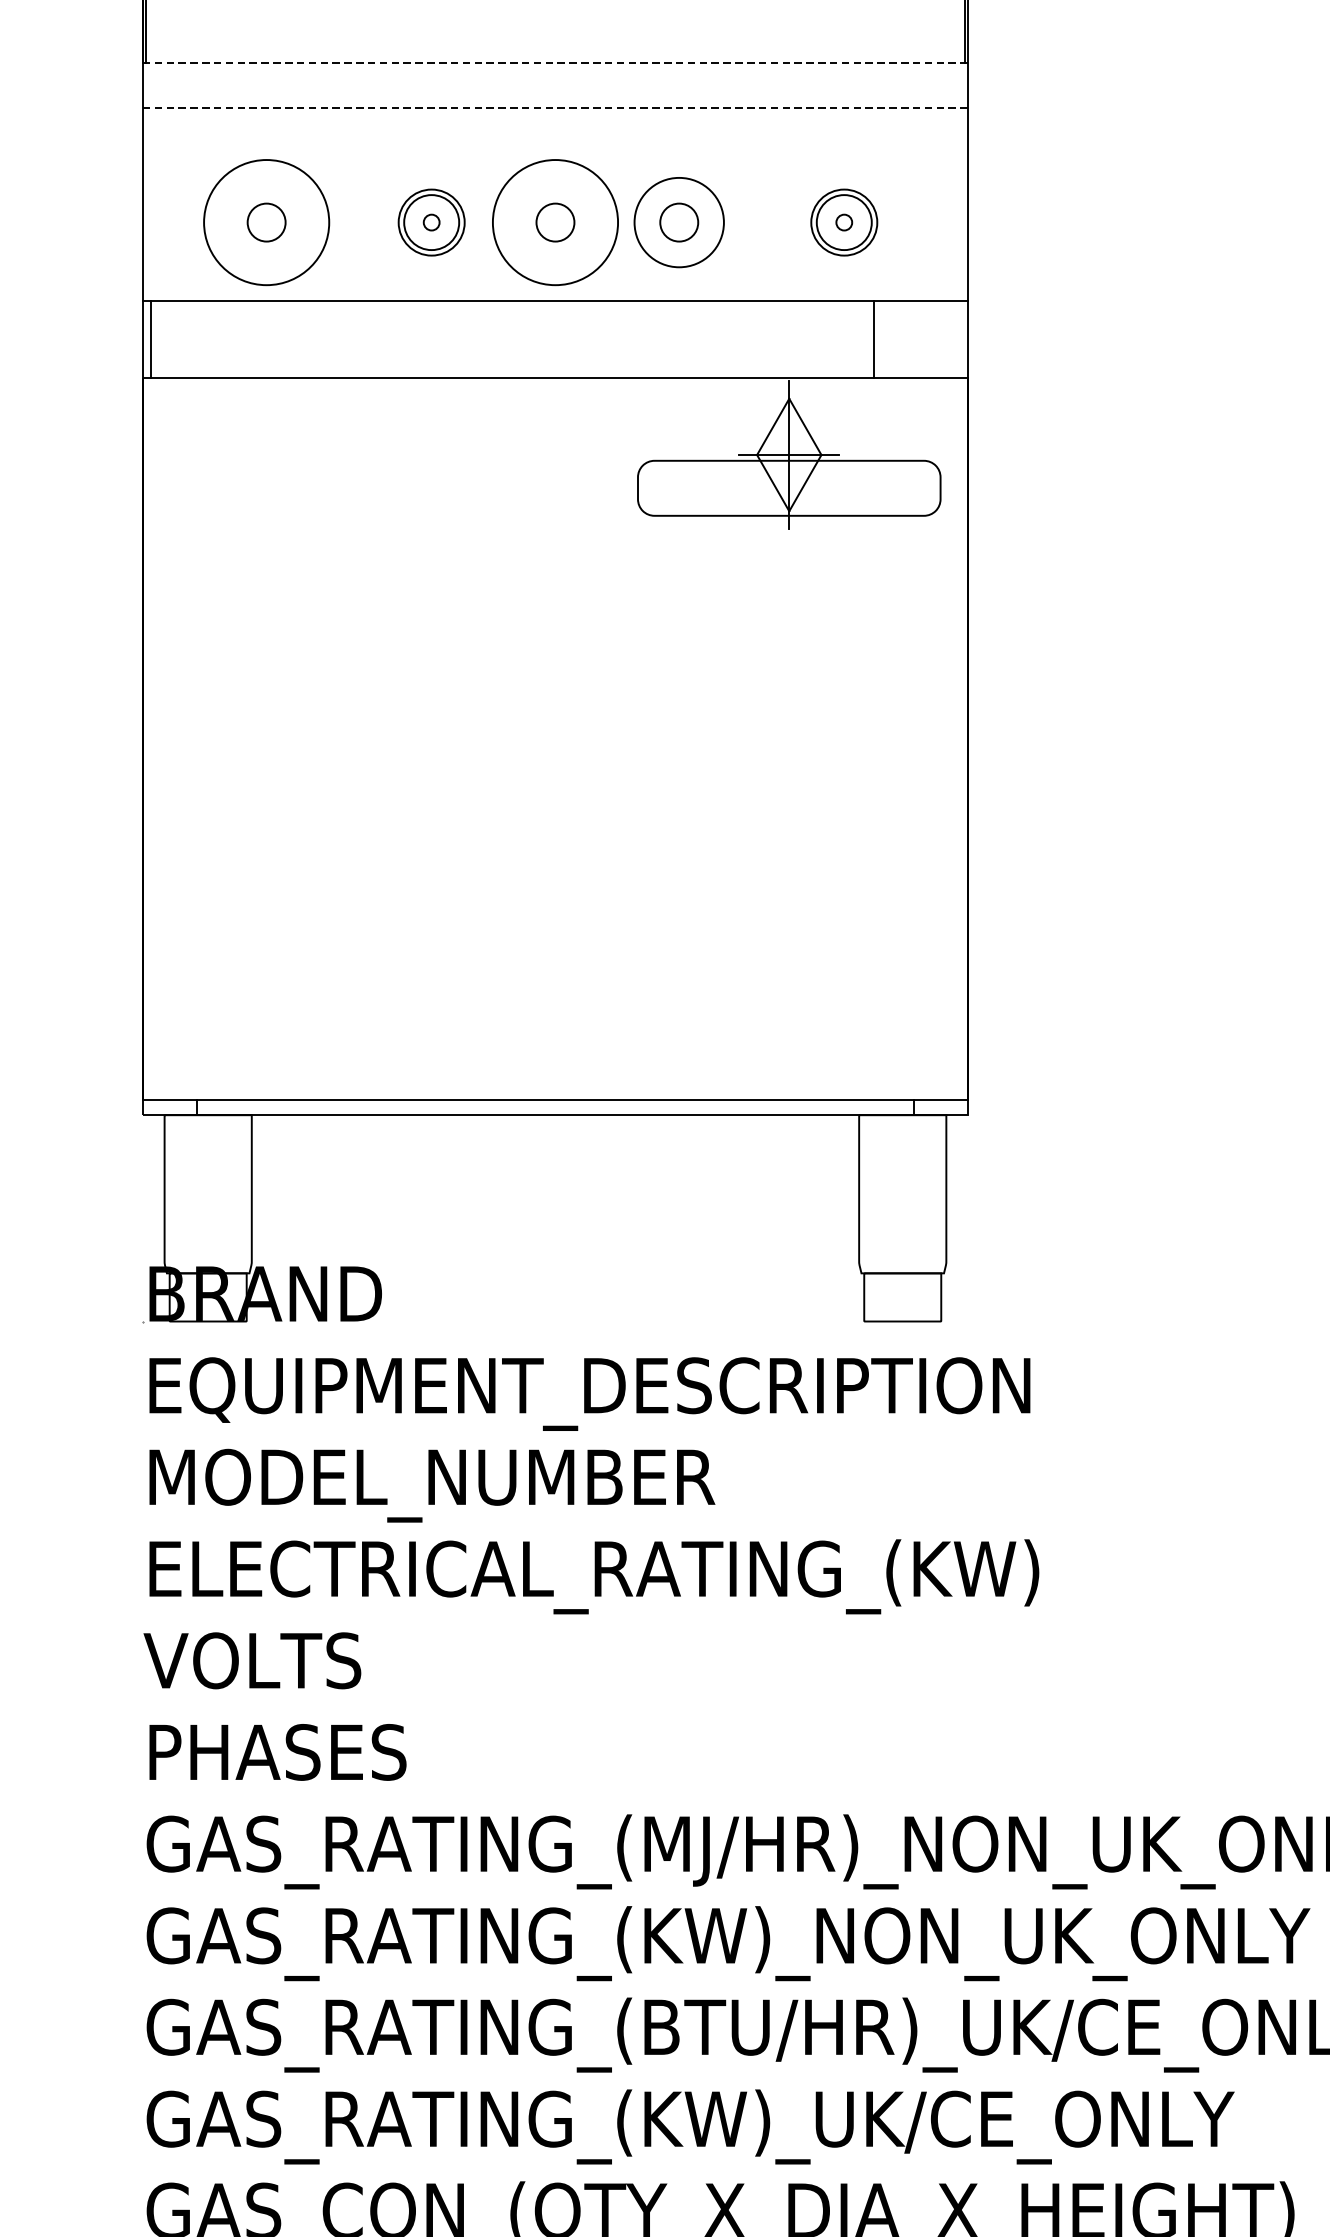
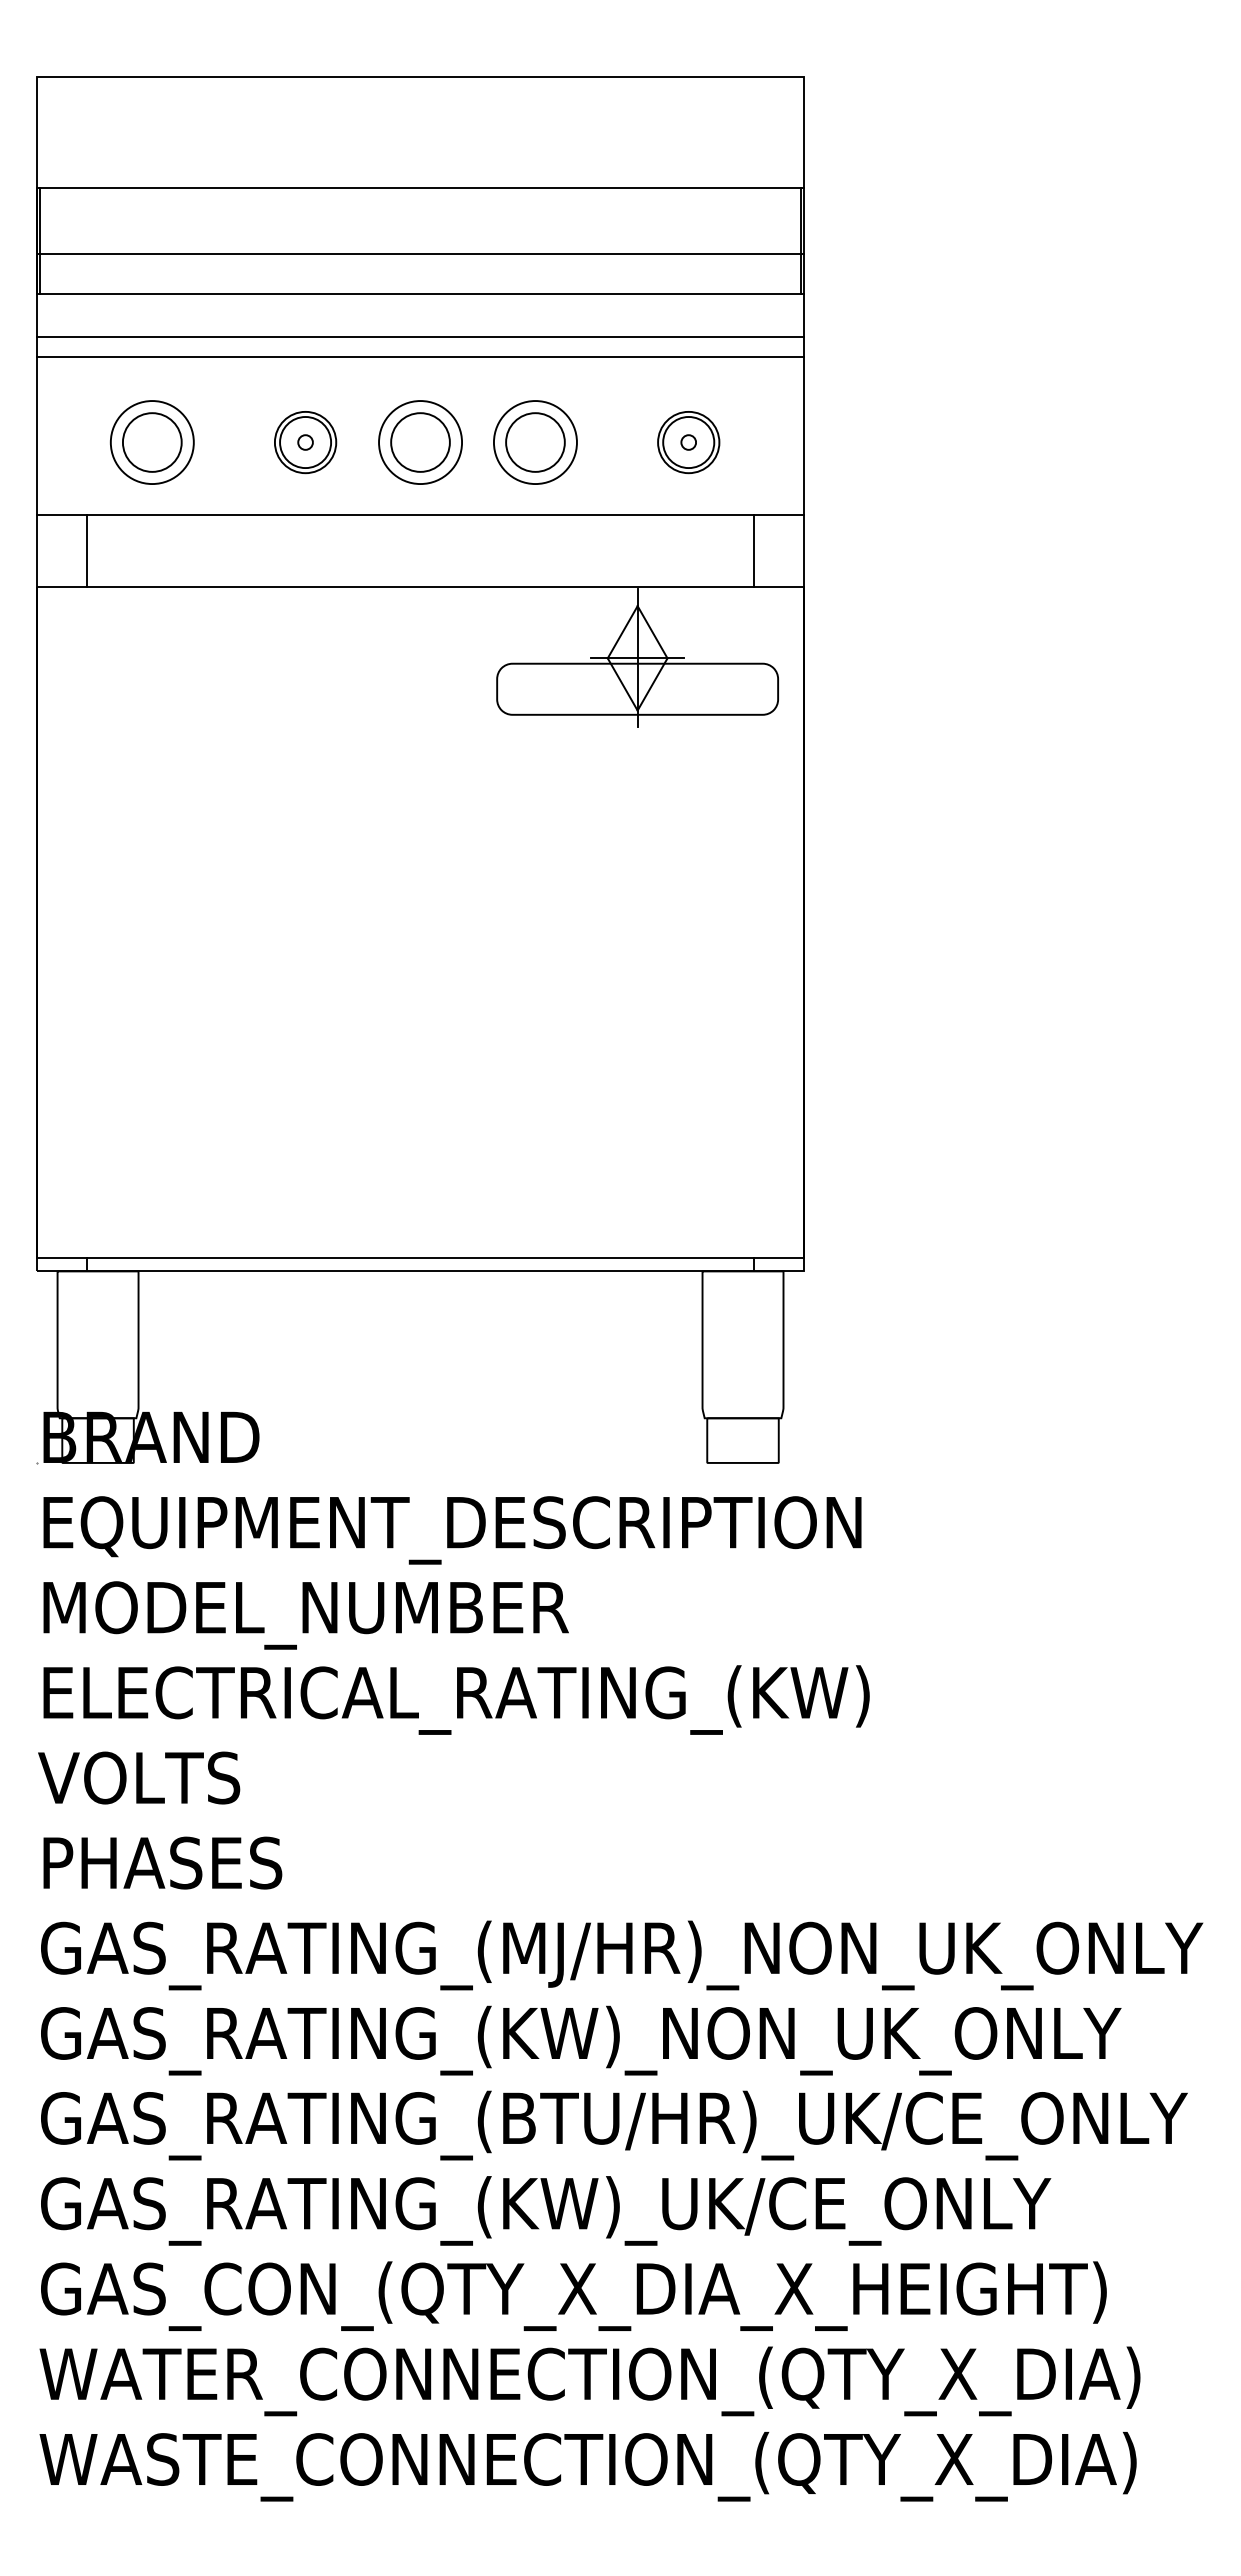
line: (555, 19) -> (420, 253), added
line: (556, 63) -> (421, 294), dashed -> solid
line: (556, 108) -> (421, 336), dashed -> solid
line: (555, 129) -> (420, 356), added
circle: (265, 222) -> (151, 442), size x0.71
circle: (265, 222) -> (151, 442), size x1.67
circle: (555, 222) -> (420, 442), size x0.71
circle: (555, 222) -> (420, 442), size x1.67
circle: (679, 222) -> (535, 442), size x1.67
line: (151, 339) -> (87, 551), moved
line: (873, 339) -> (753, 551), moved

